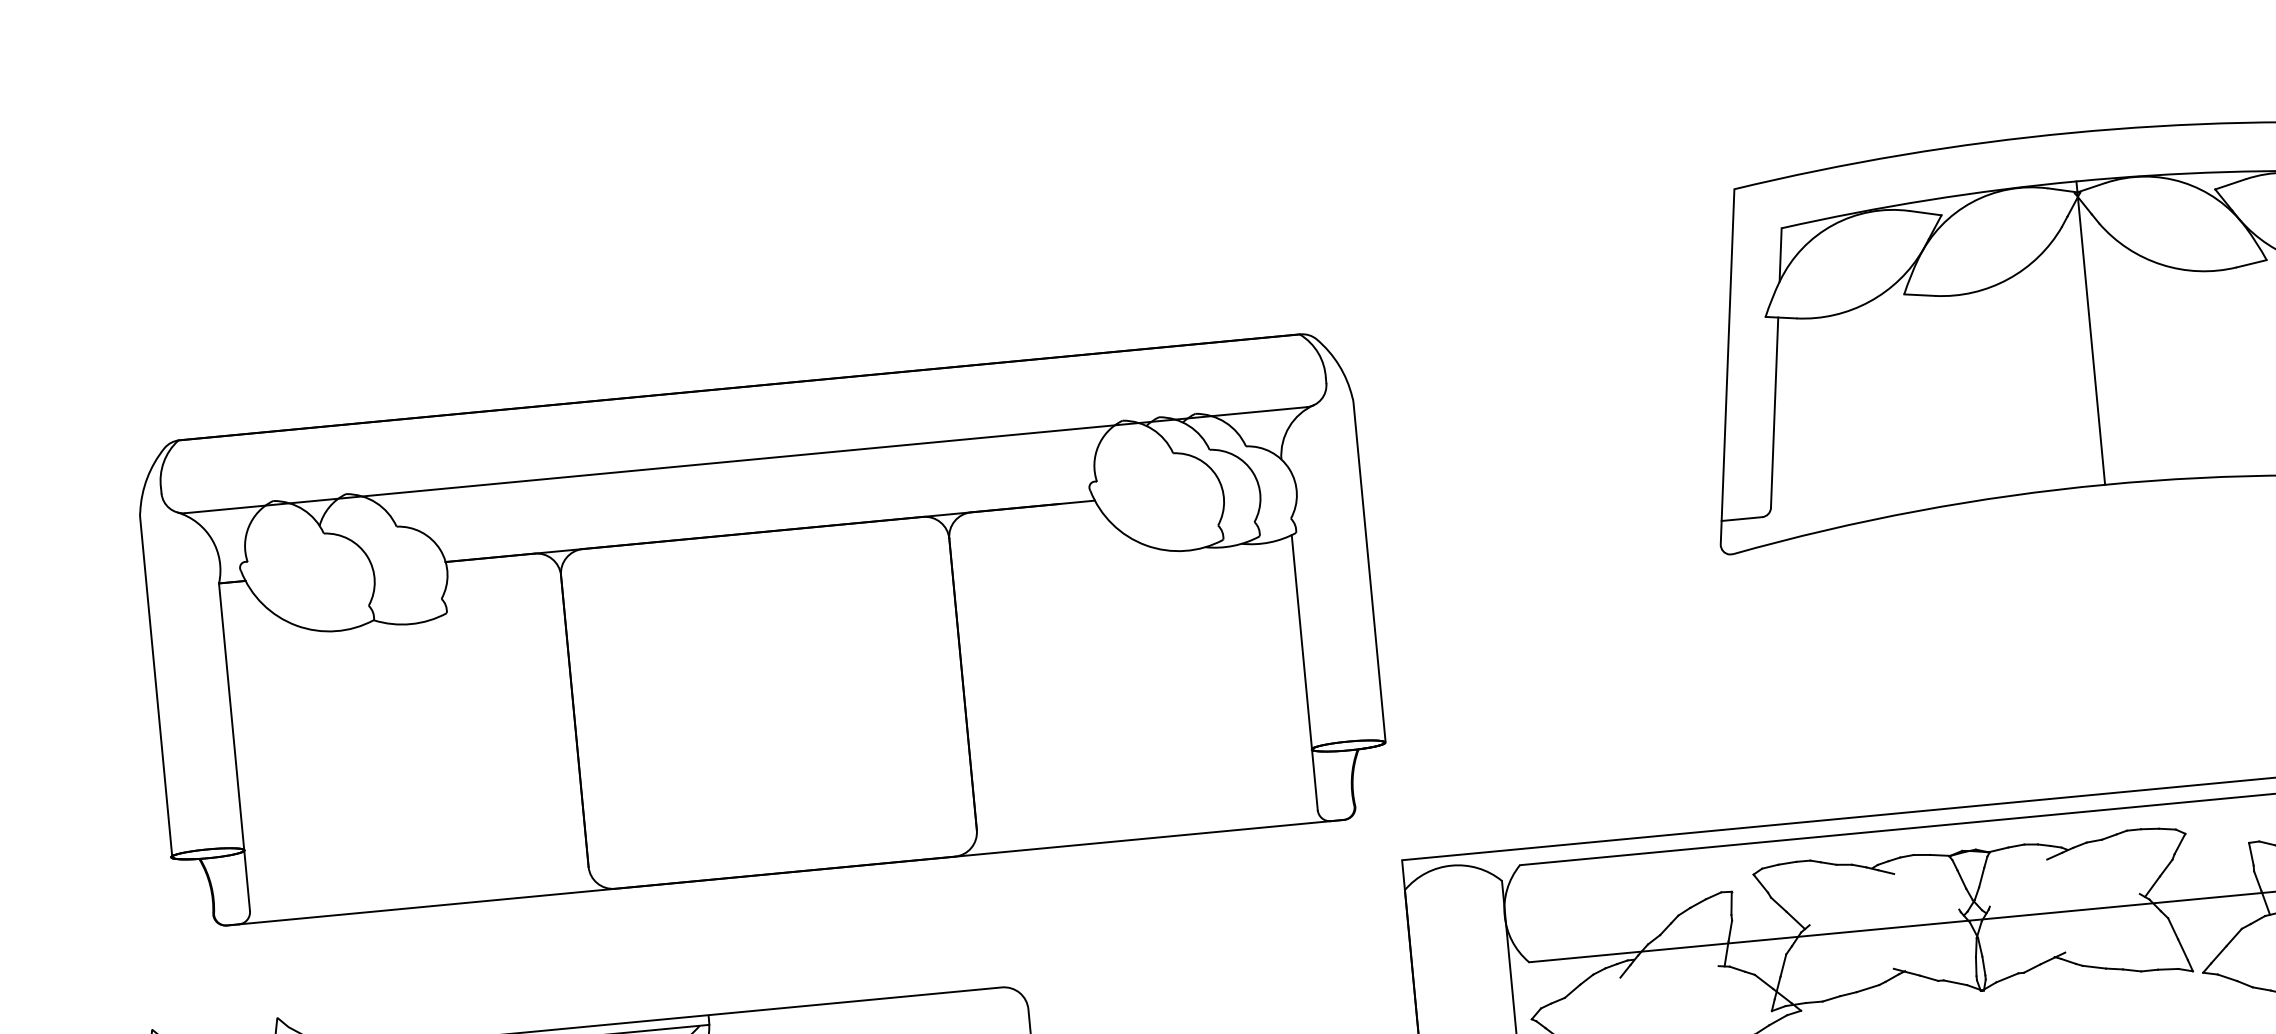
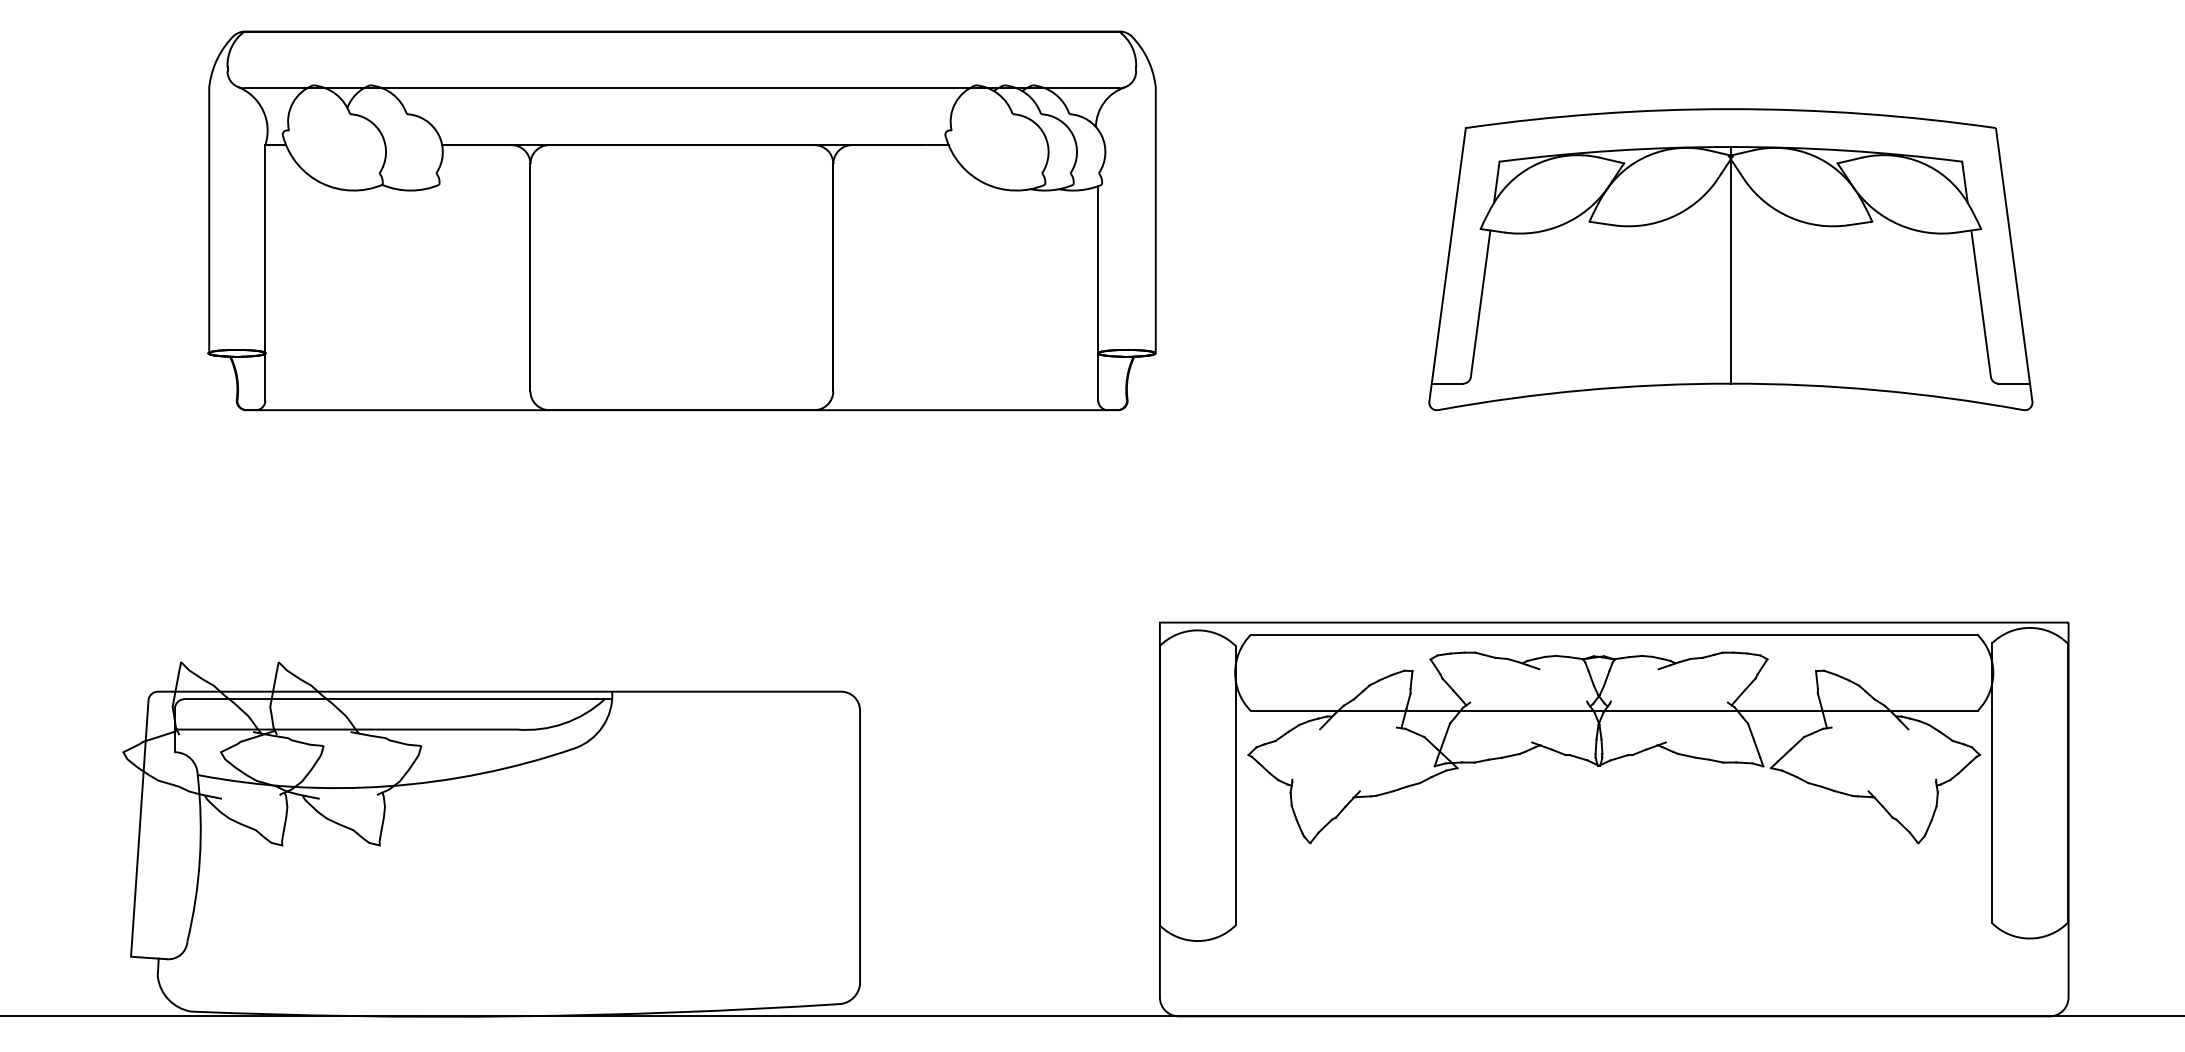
part: (761, 629) -> (681, 220), moved

